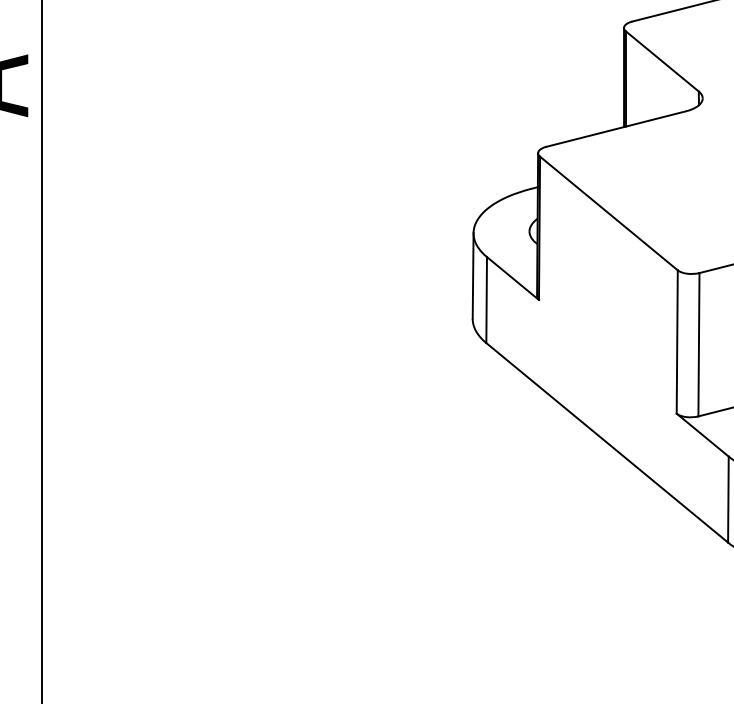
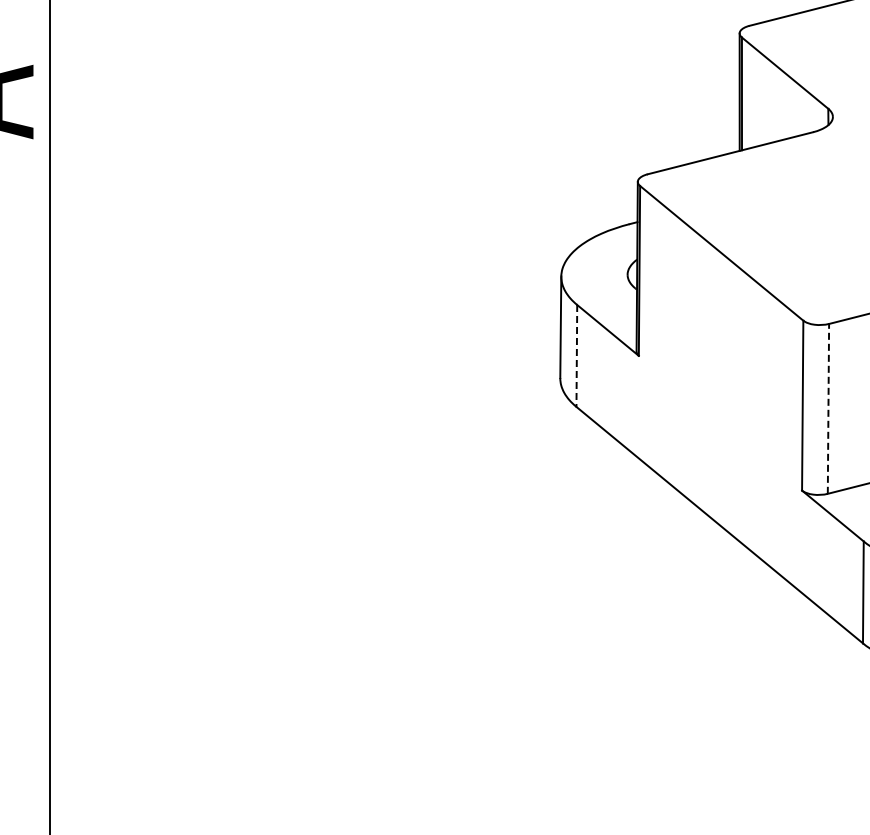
line: (486, 299) -> (576, 355), solid -> dashed
line: (698, 344) -> (828, 408), solid -> dashed

